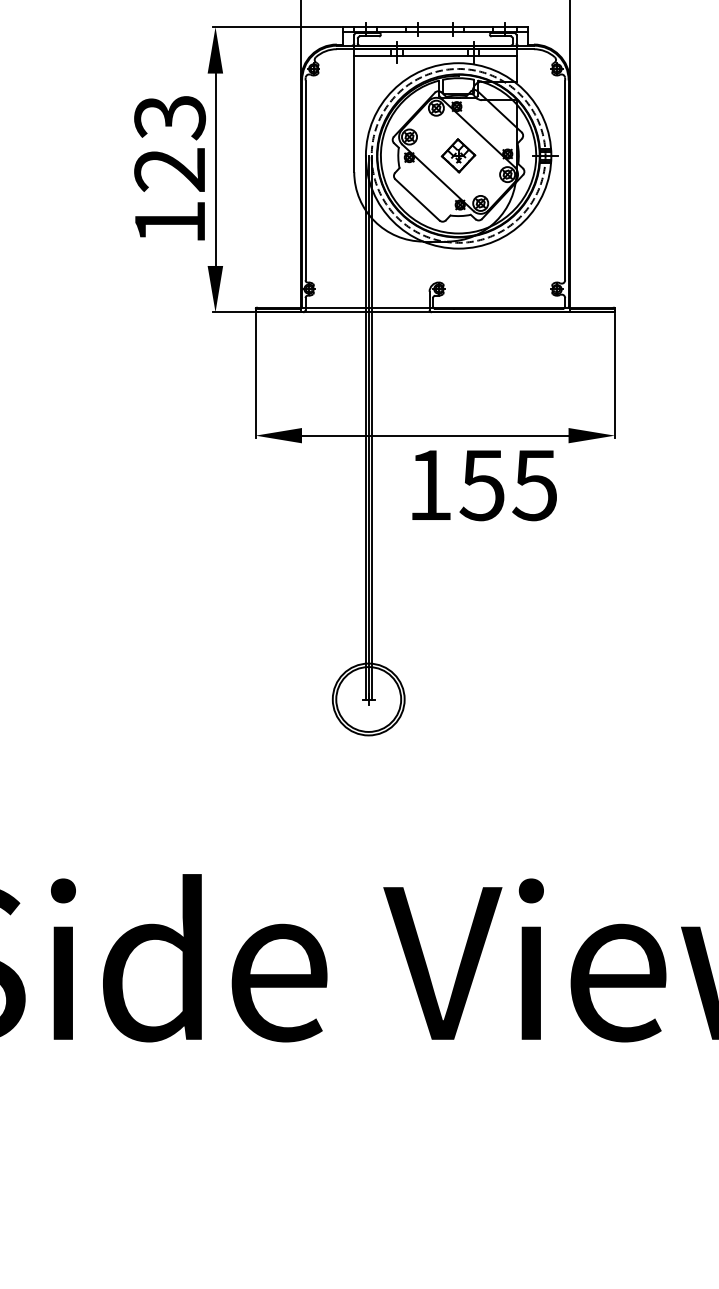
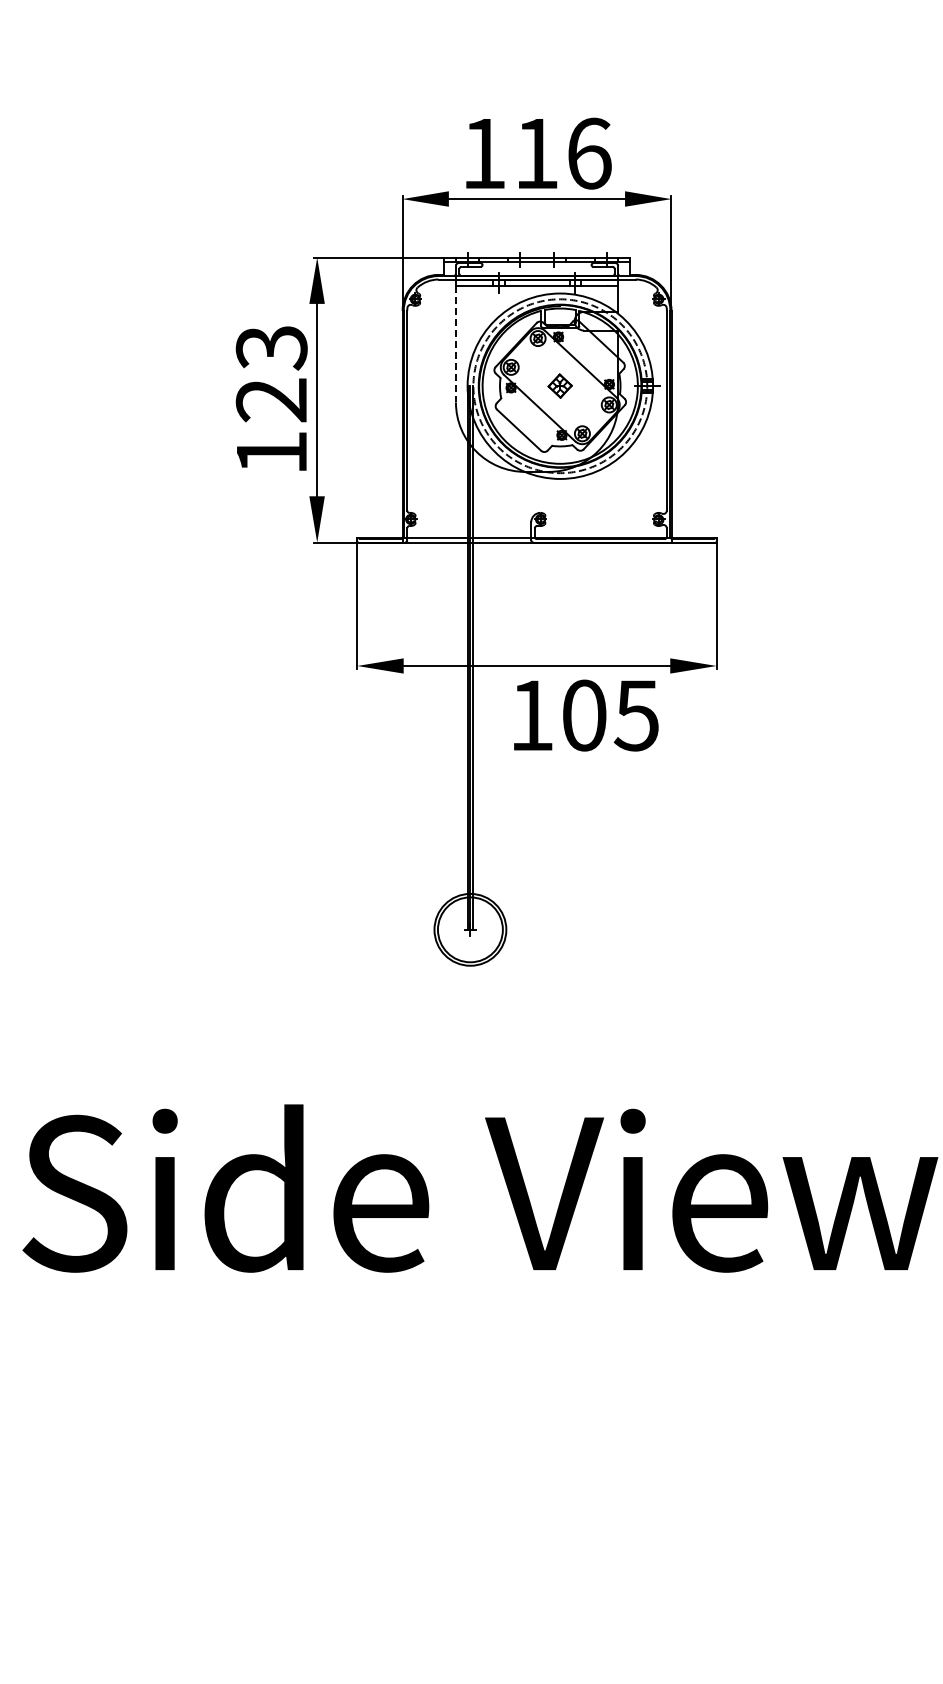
line: (353, 114) -> (455, 344), solid -> dashed
part: (457, 155) -> (559, 385), size x0.7
text: (481, 485) -> (583, 715), 155 -> 105

